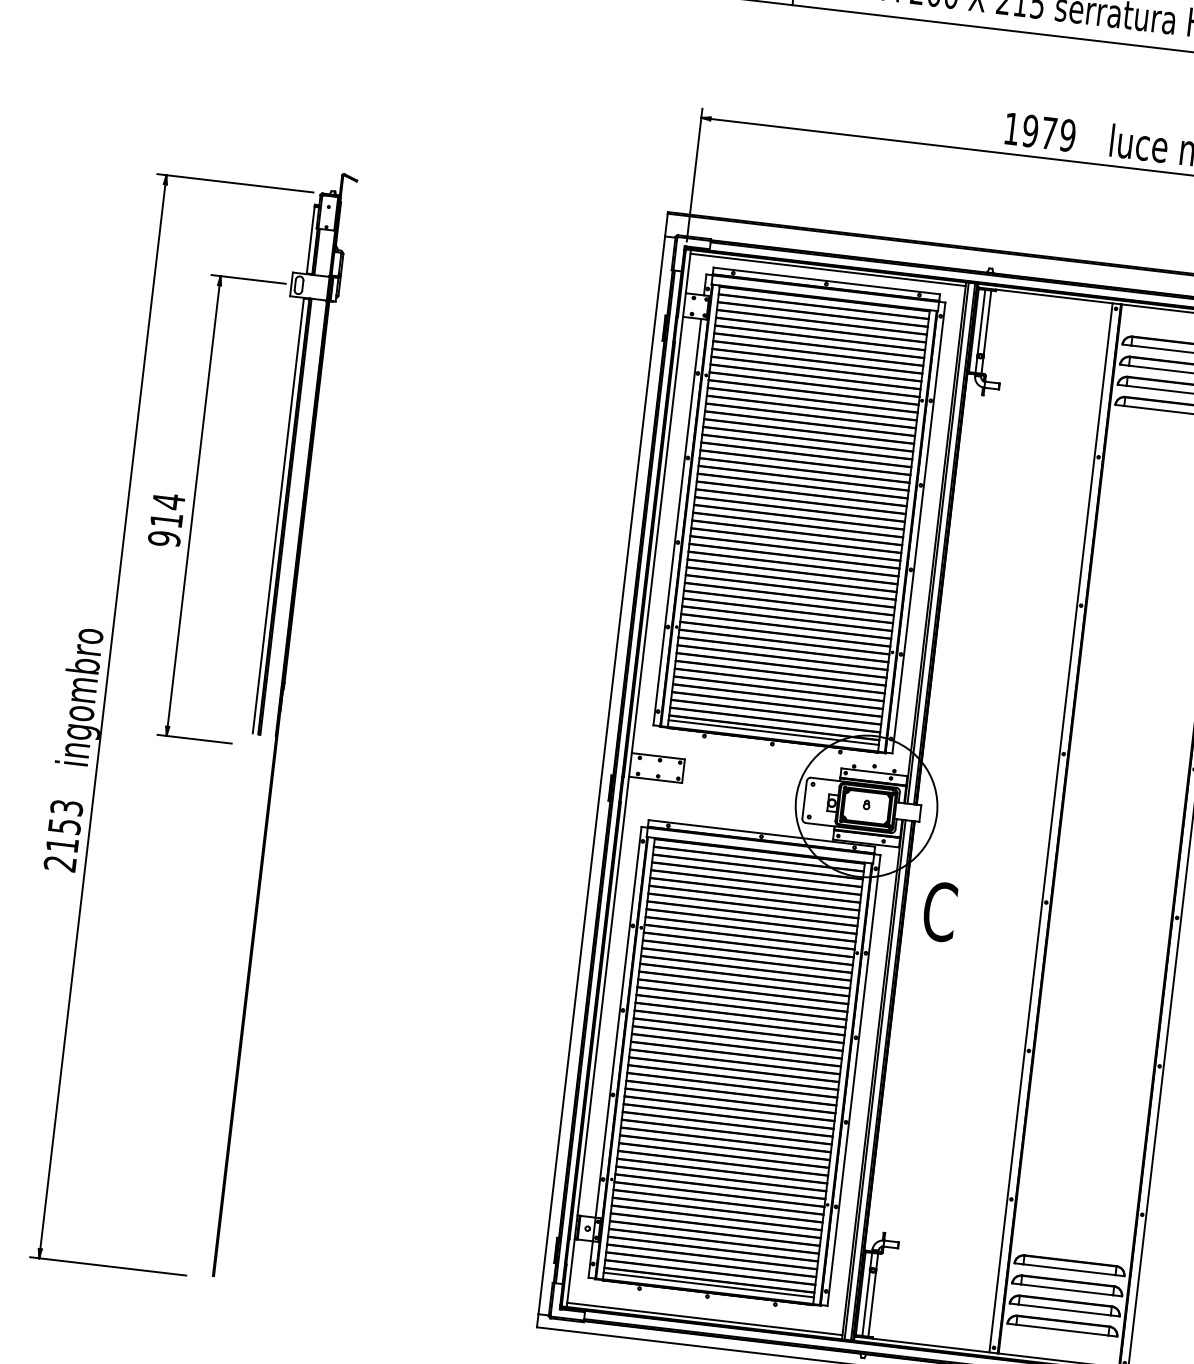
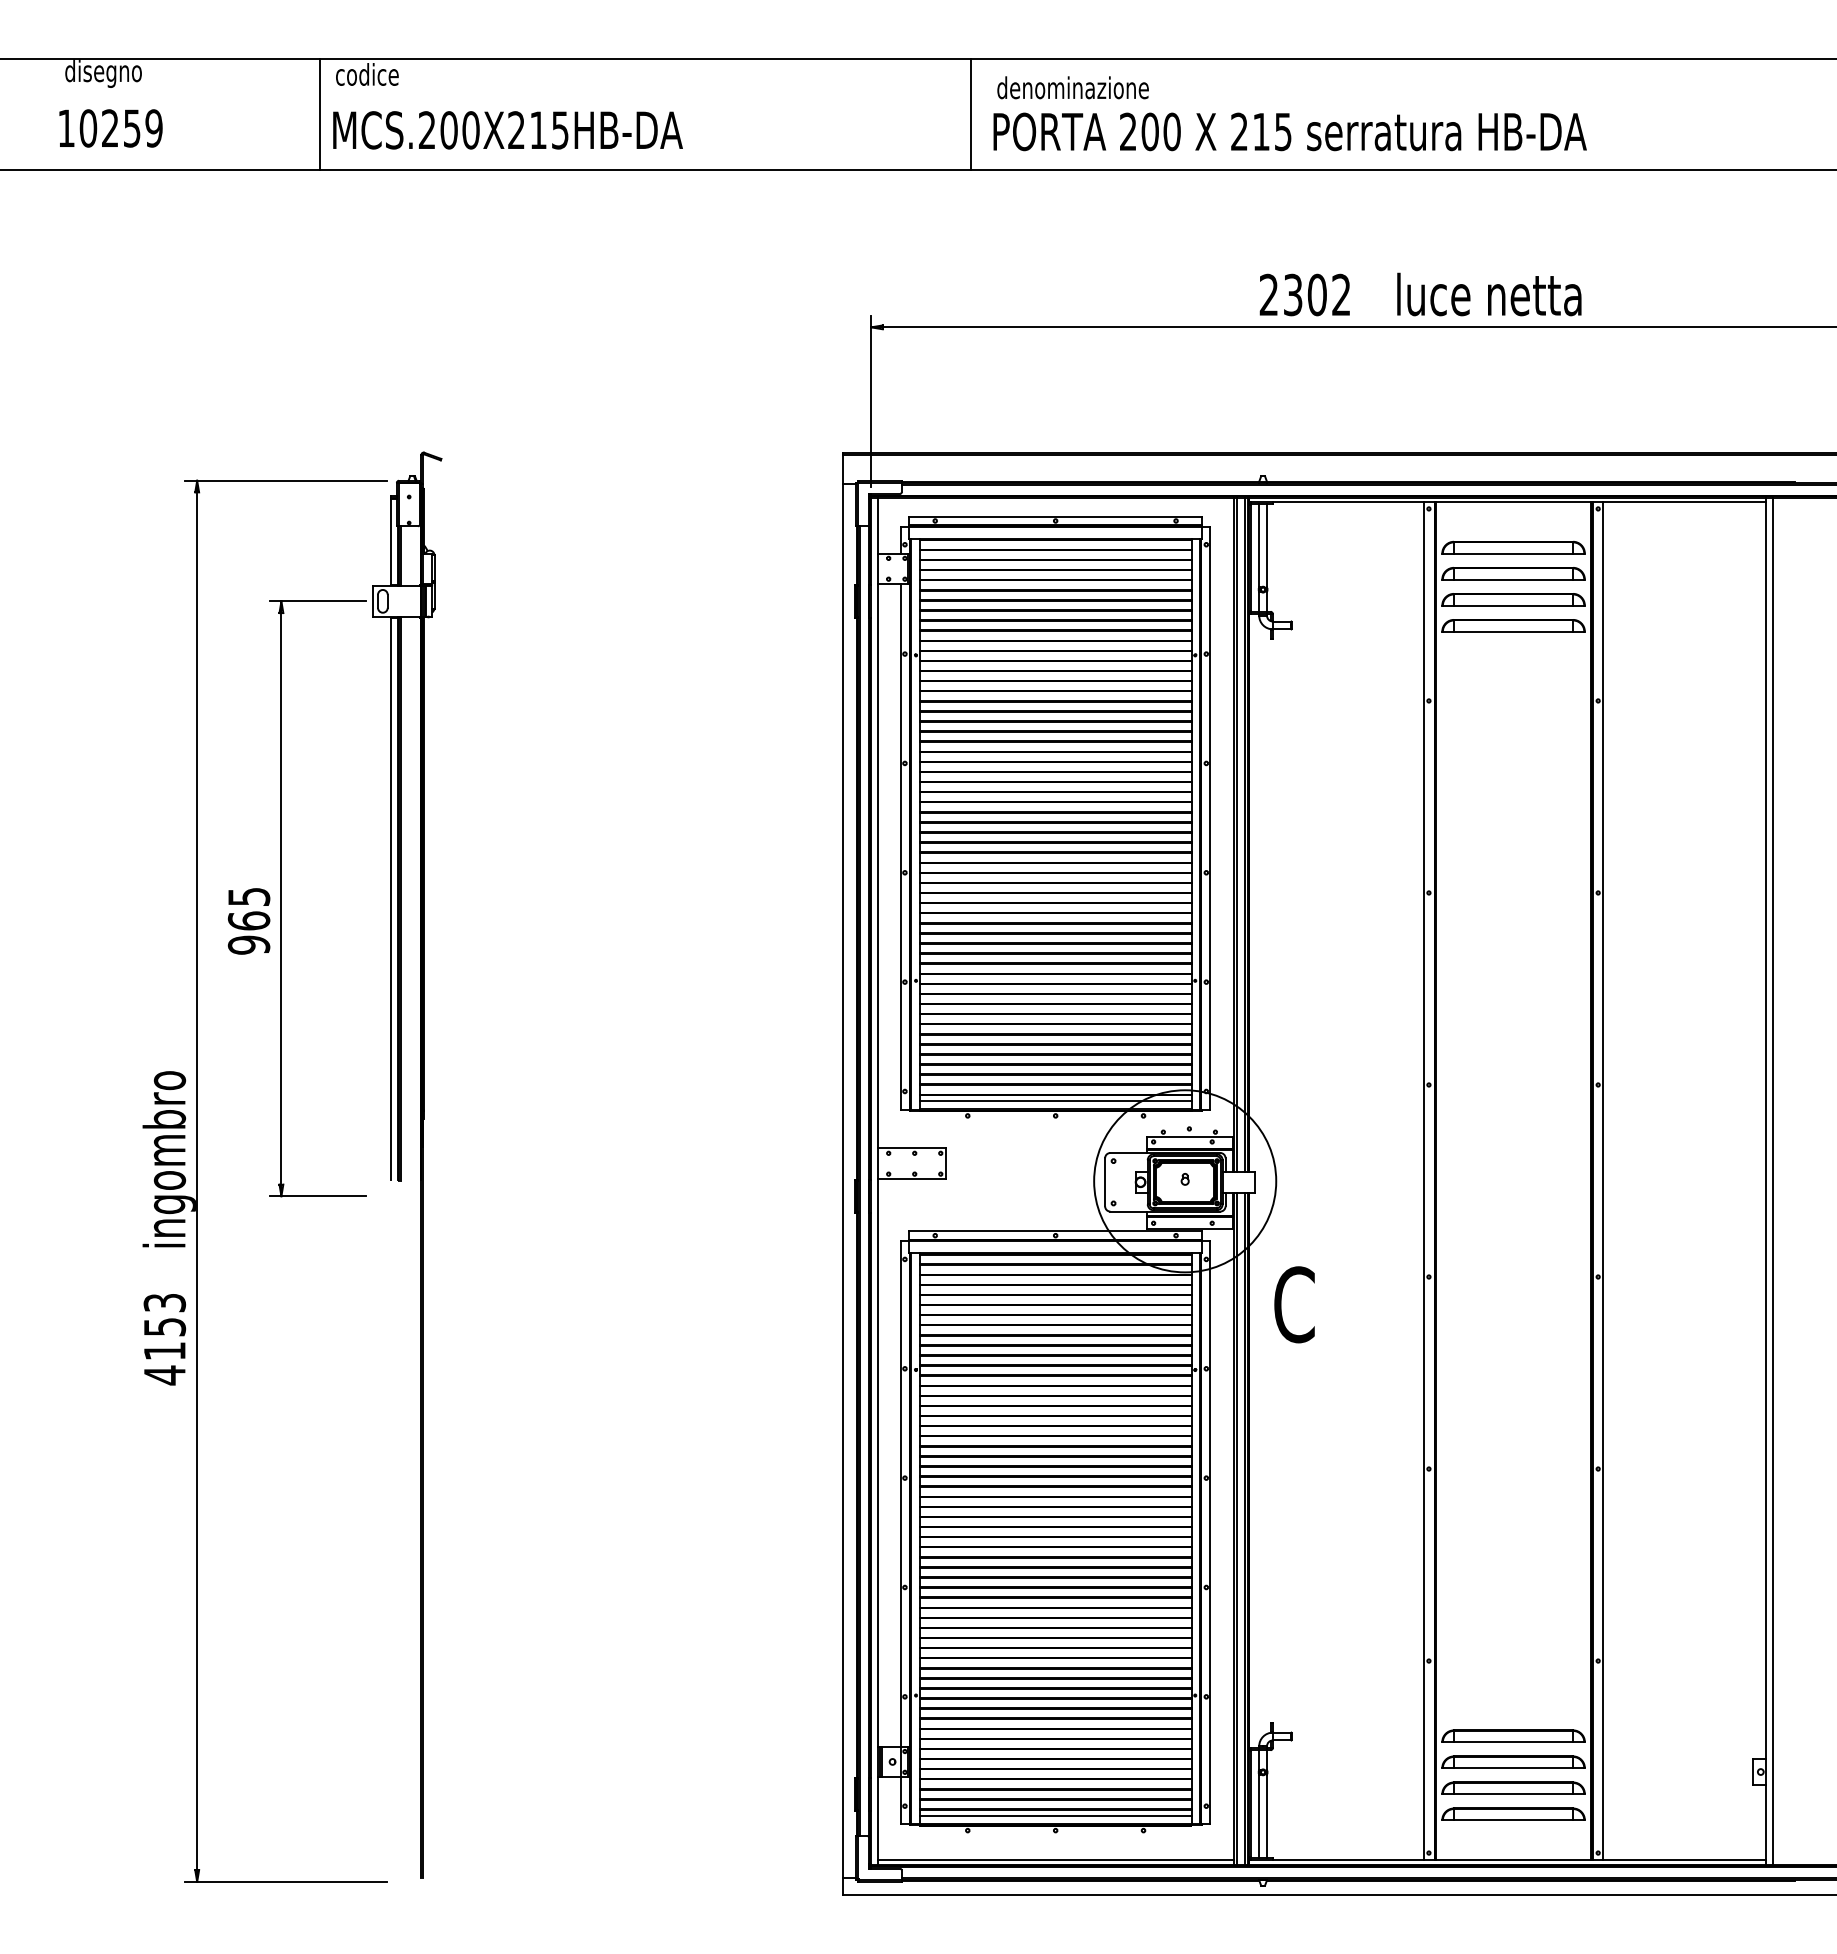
text: (1039, 131) -> (1304, 294), 1979 -> 2302
line: (827, 269) -> (1055, 502), removed
text: (167, 510) -> (248, 908), 914 -> 965
text: (59, 863) -> (164, 1375), 2153 -> 4153

